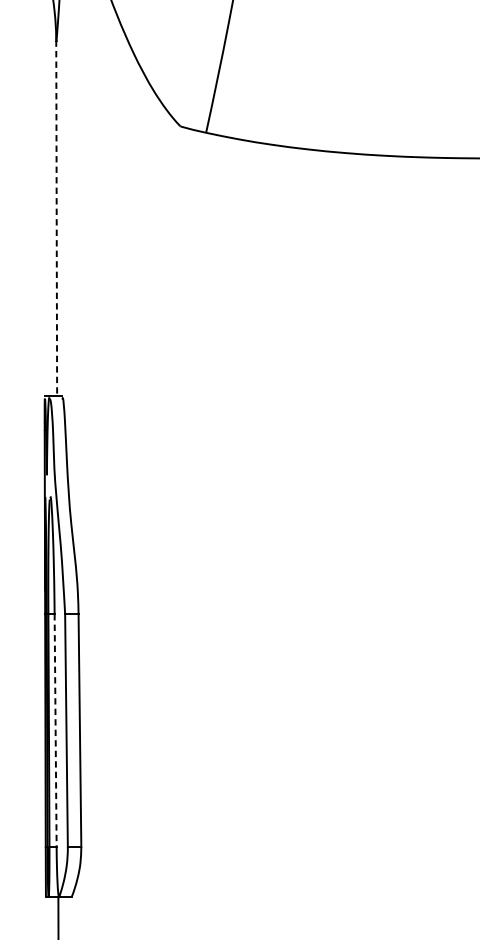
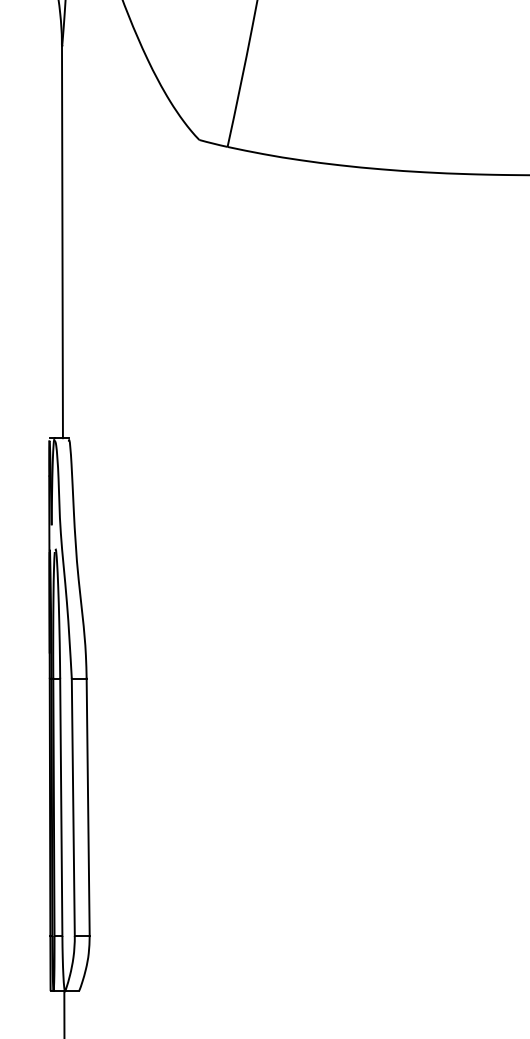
line: (56, 218) -> (62, 241), dashed -> solid
line: (55, 730) -> (61, 807), dashed -> solid

